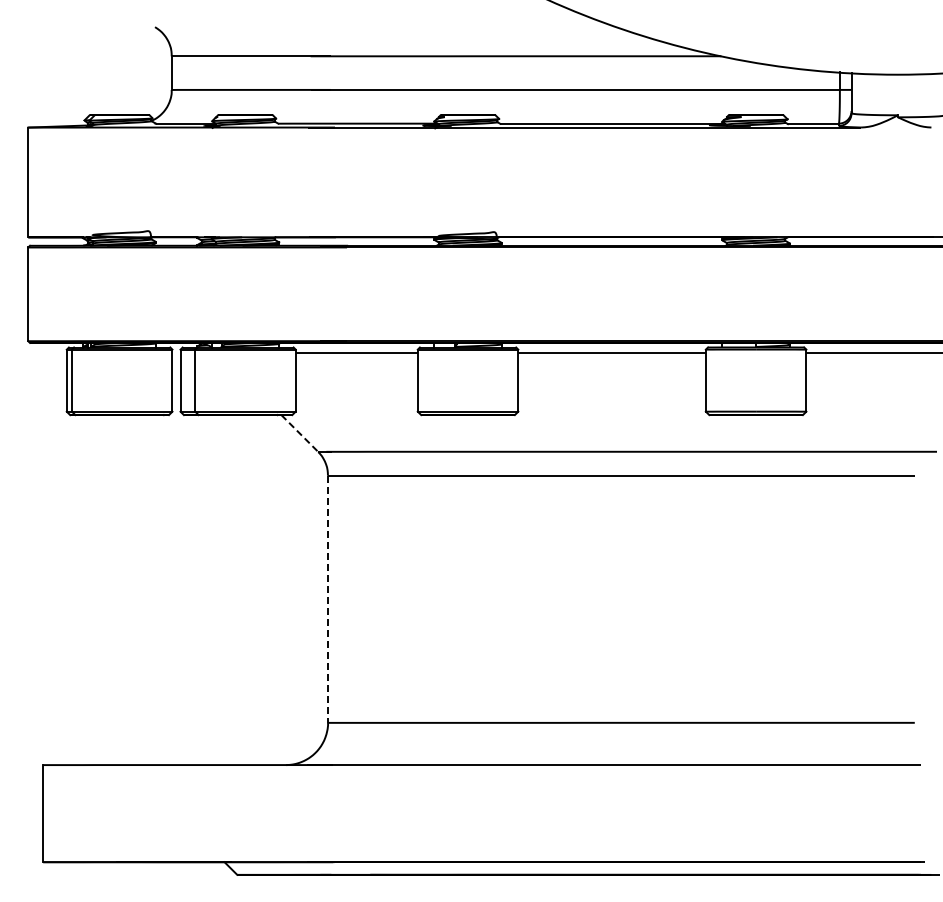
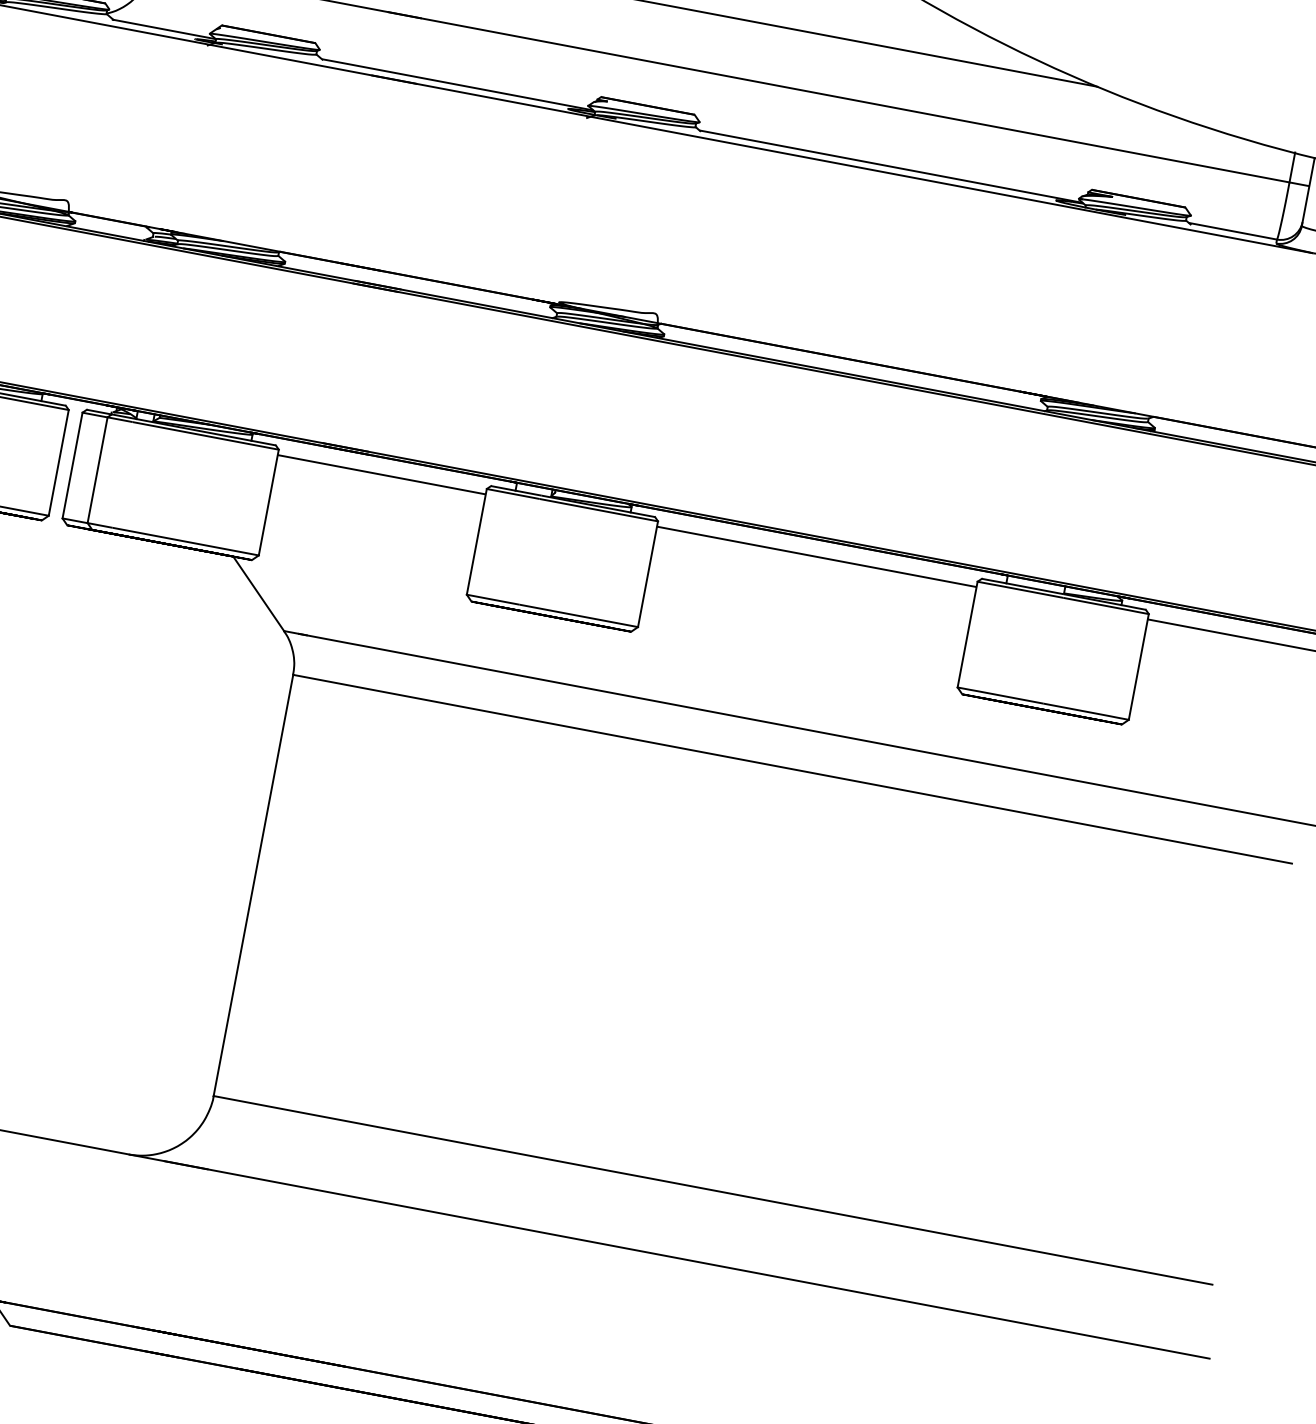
line: (300, 433) -> (259, 594), dashed -> solid
line: (328, 599) -> (254, 885), dashed -> solid

